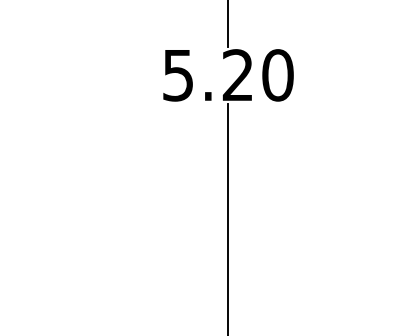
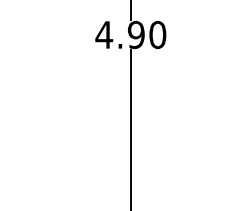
text: (206, 76) -> (119, 35), 5.20 -> 4.90

